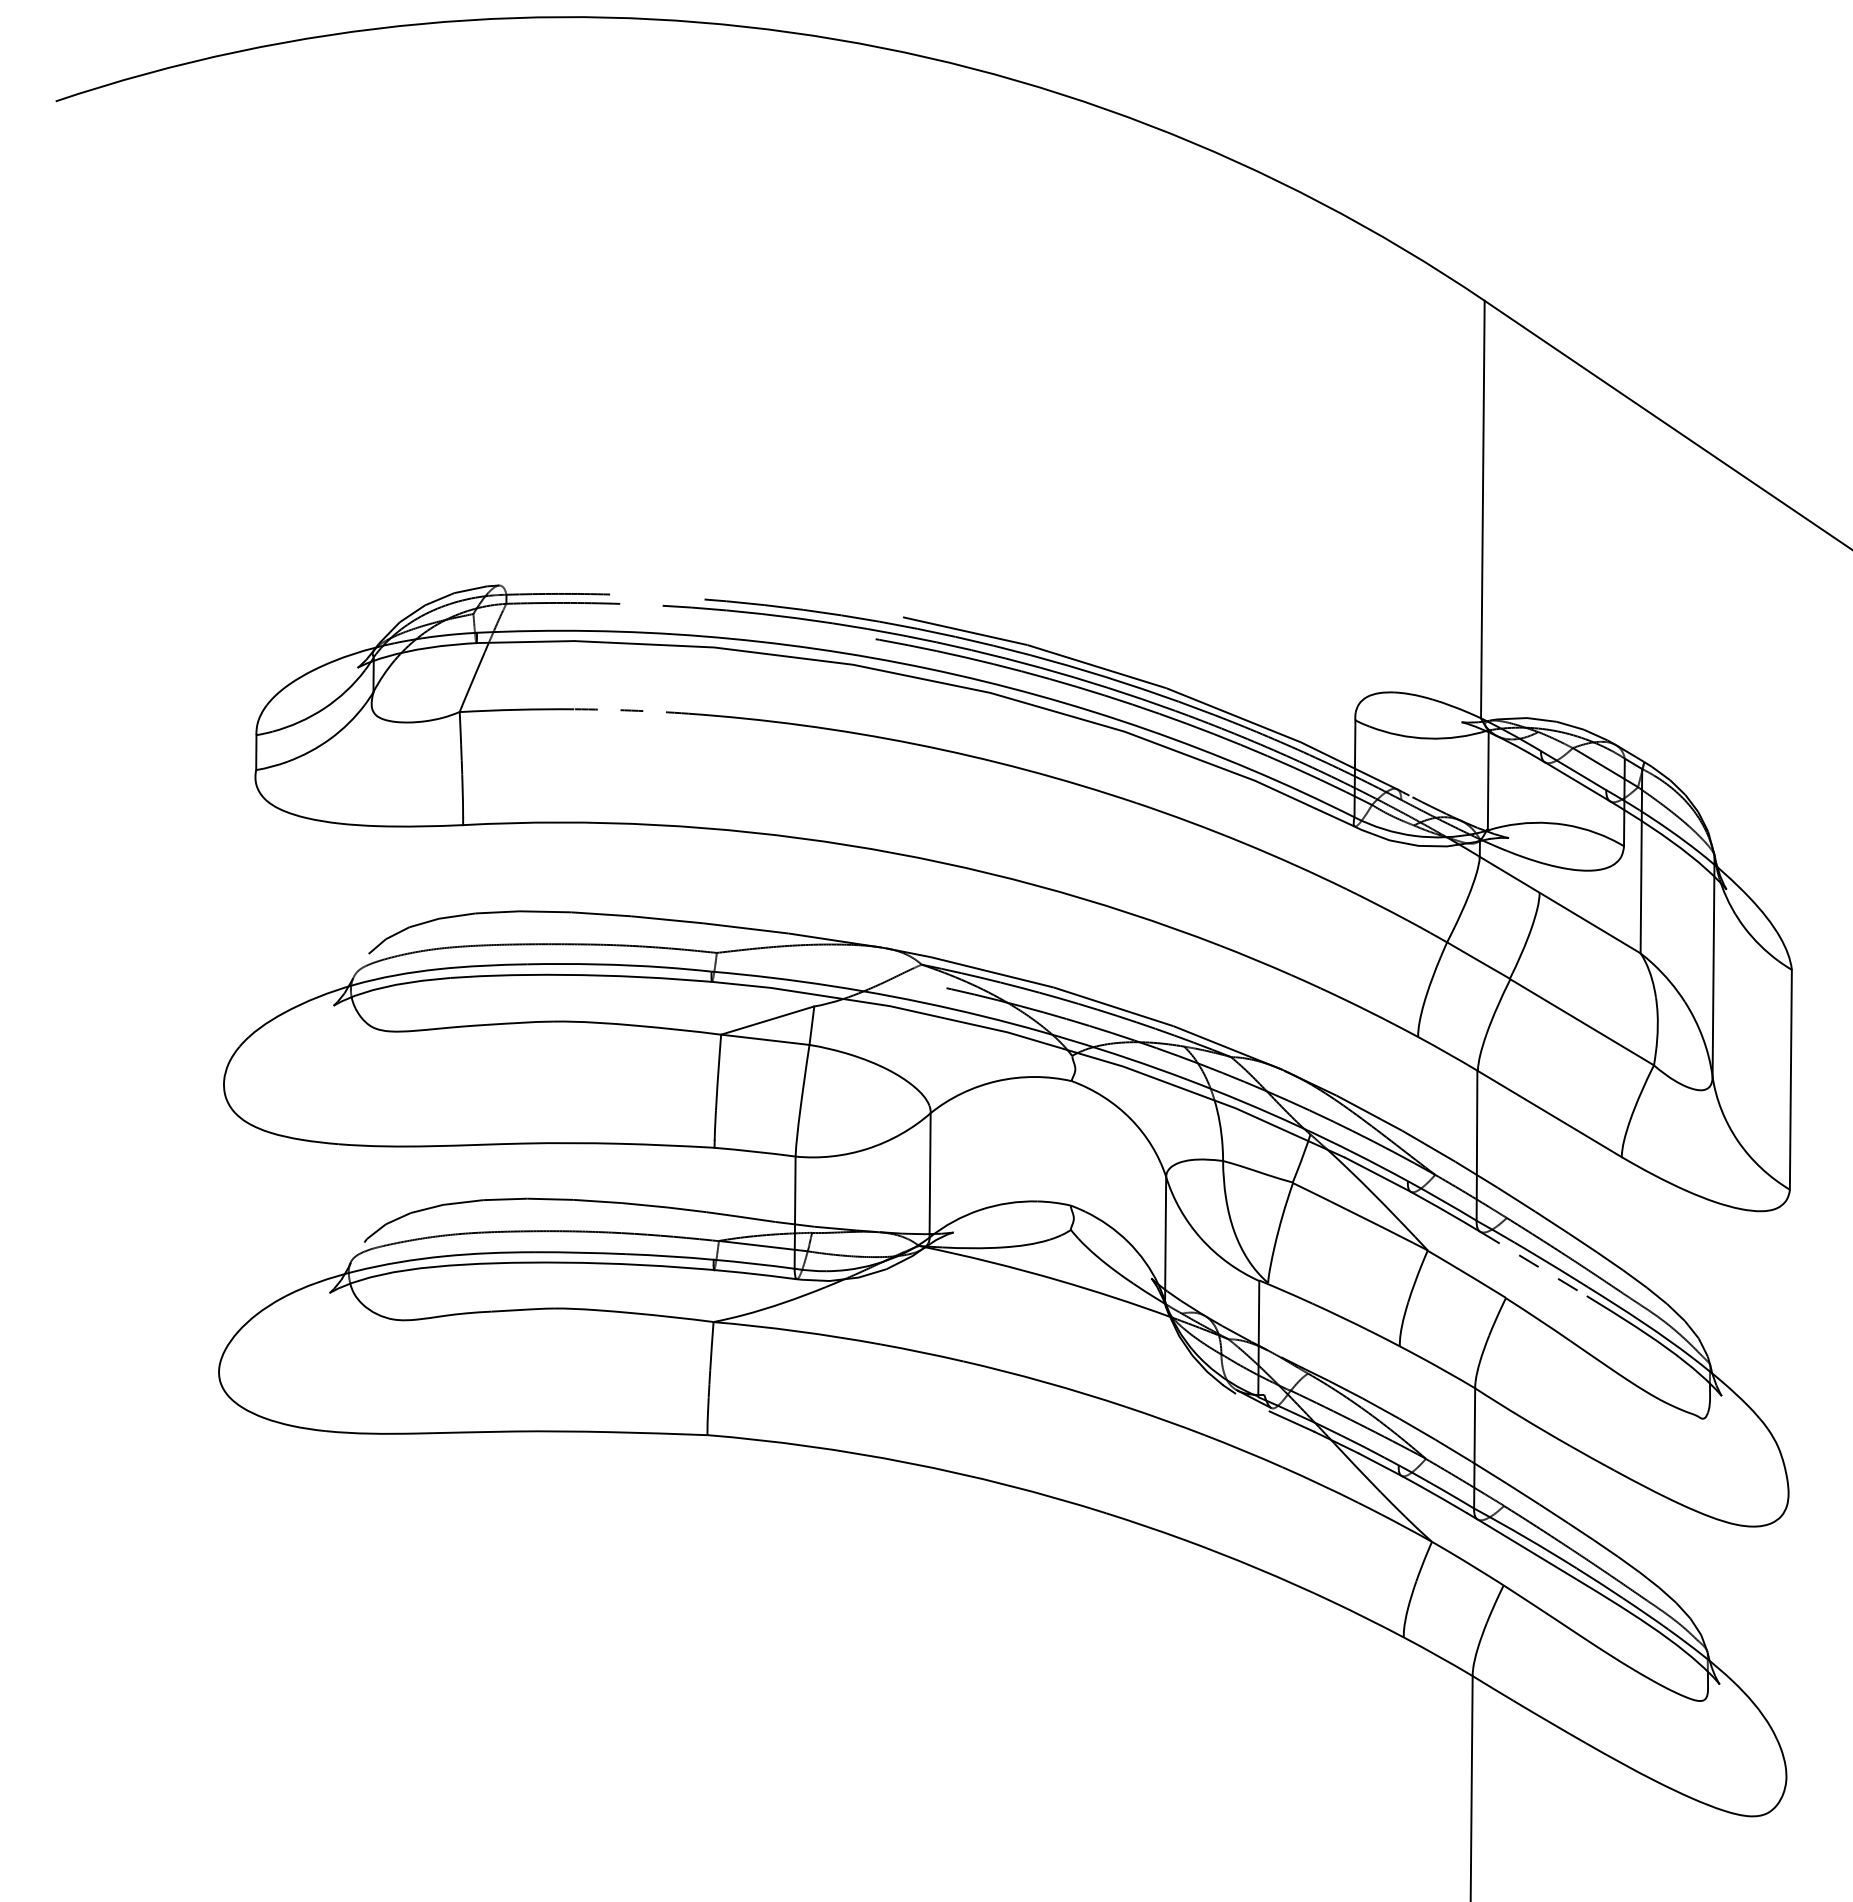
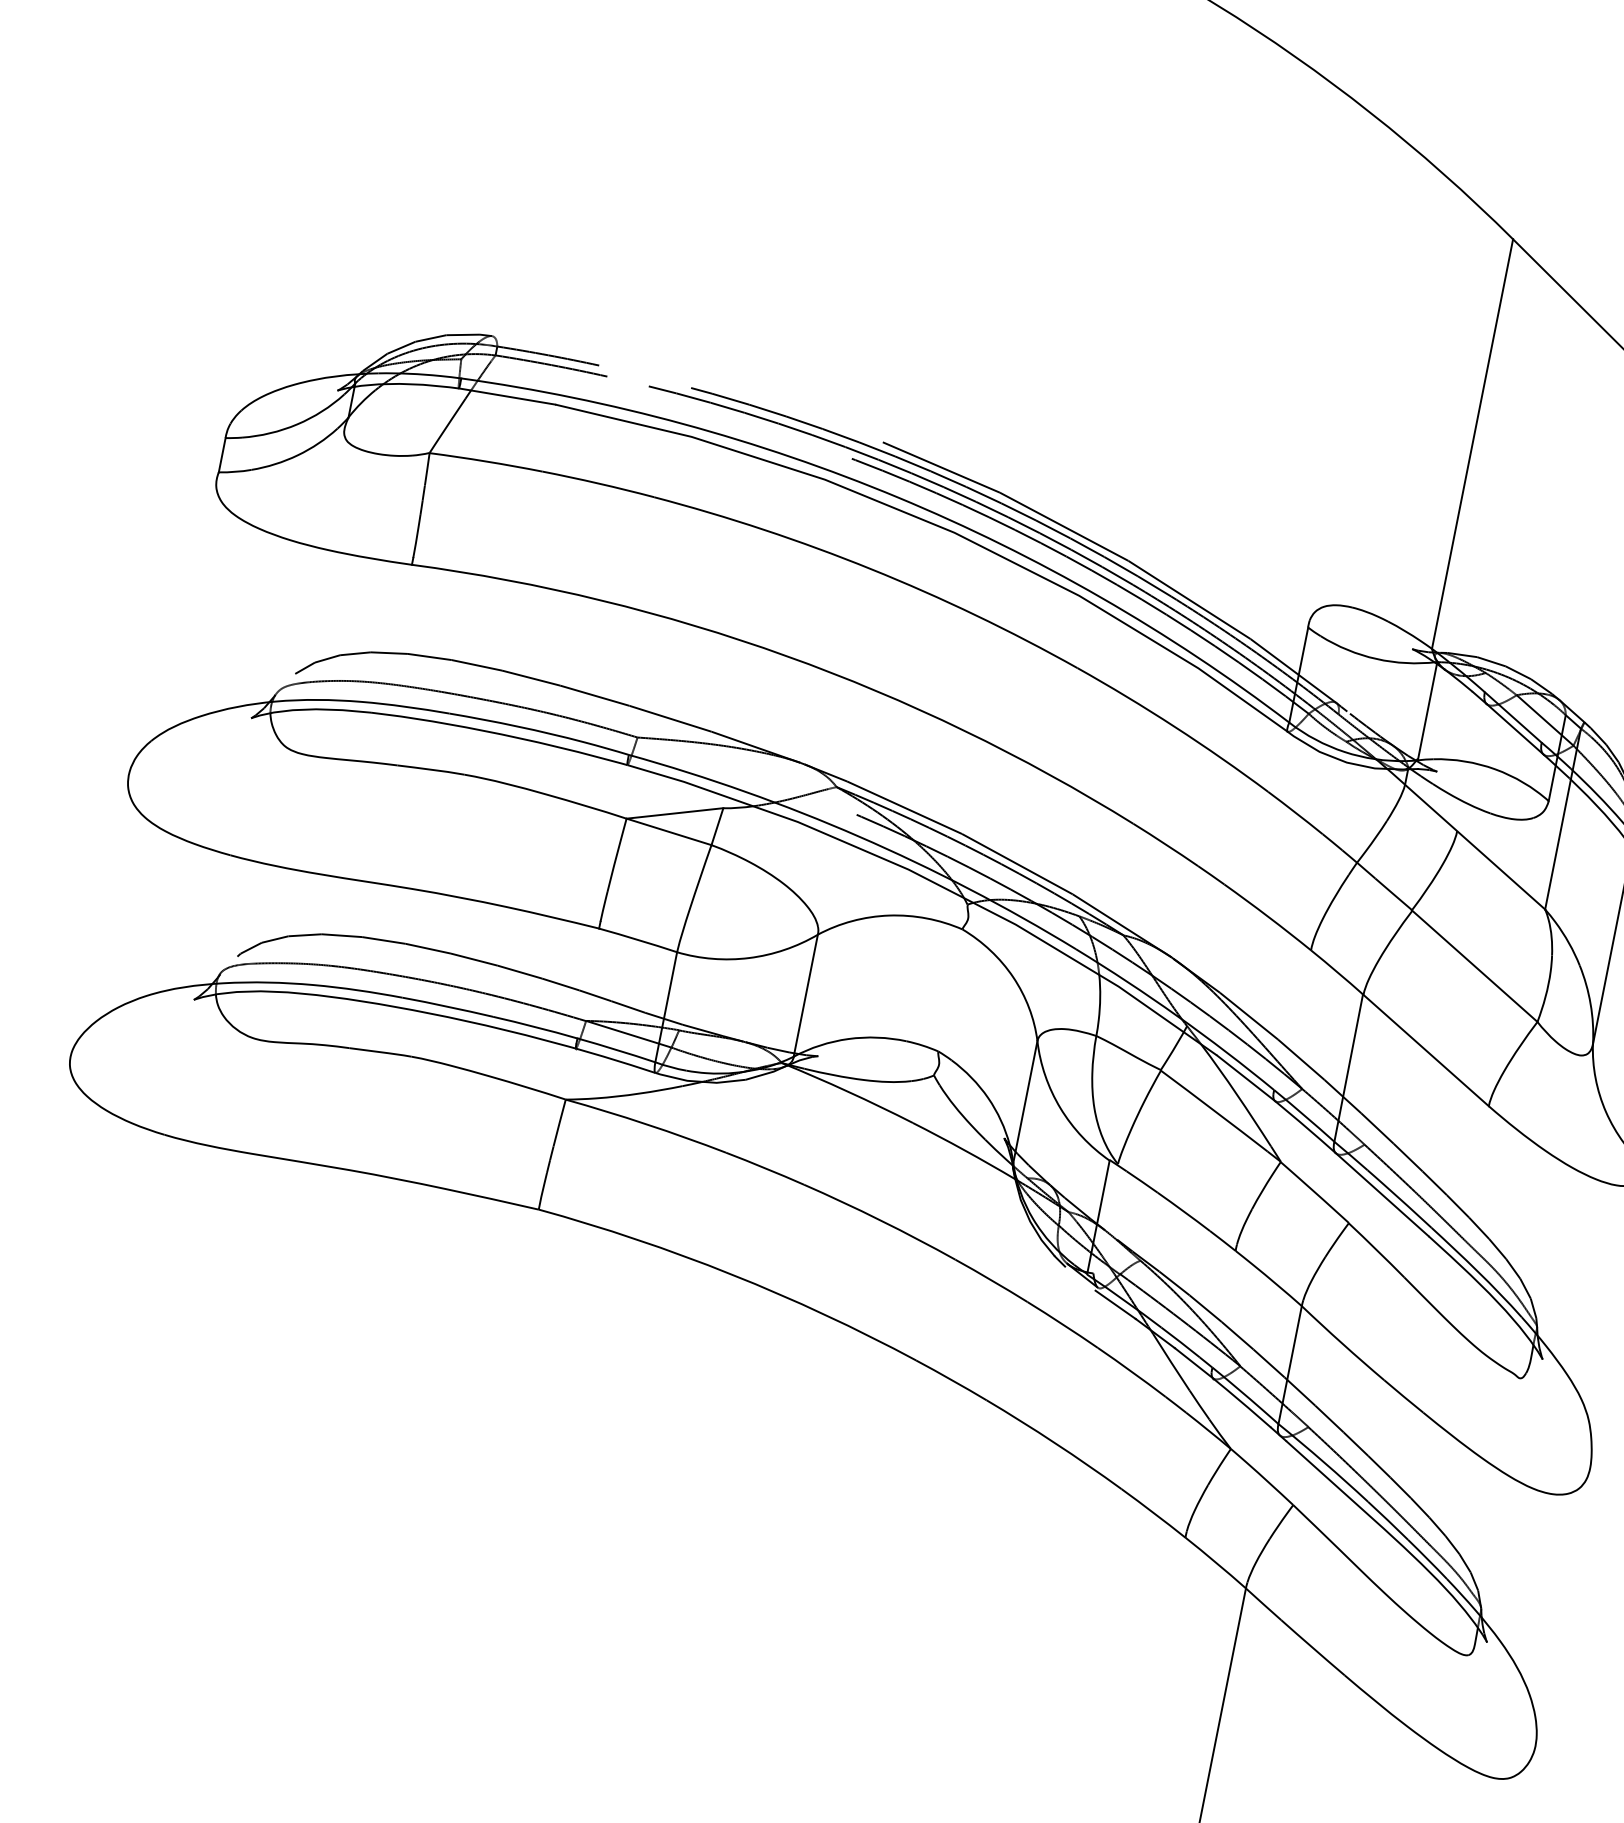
arc: (631, 710) -> (598, 483), dashed -> solid
line: (1533, 1264) -> (1382, 1195), dashed -> solid

